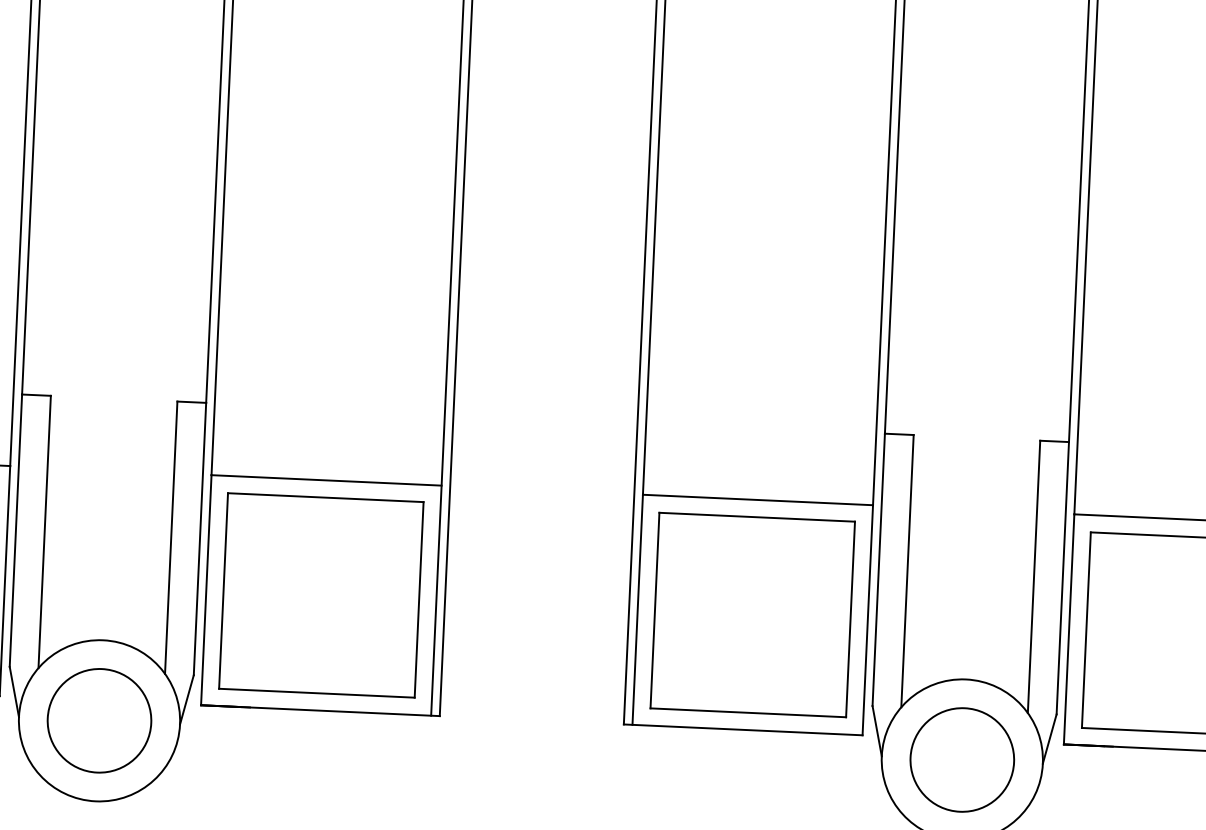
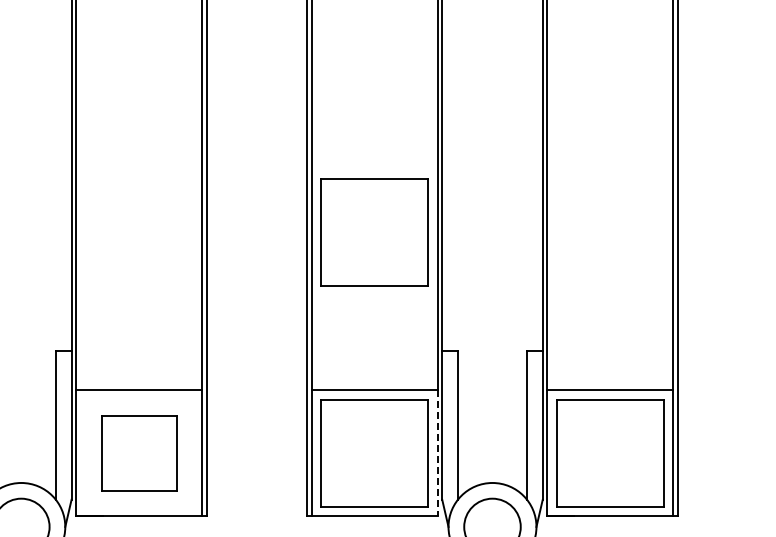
part: (770, 210) -> (374, 232), added
part: (322, 596) -> (139, 453), size x0.7
line: (867, 620) -> (437, 453), solid -> dashed

